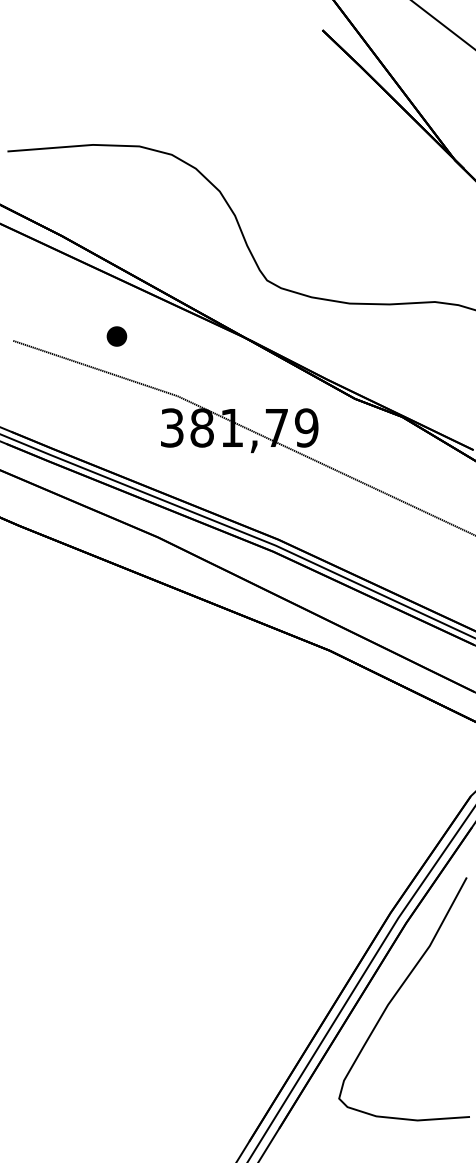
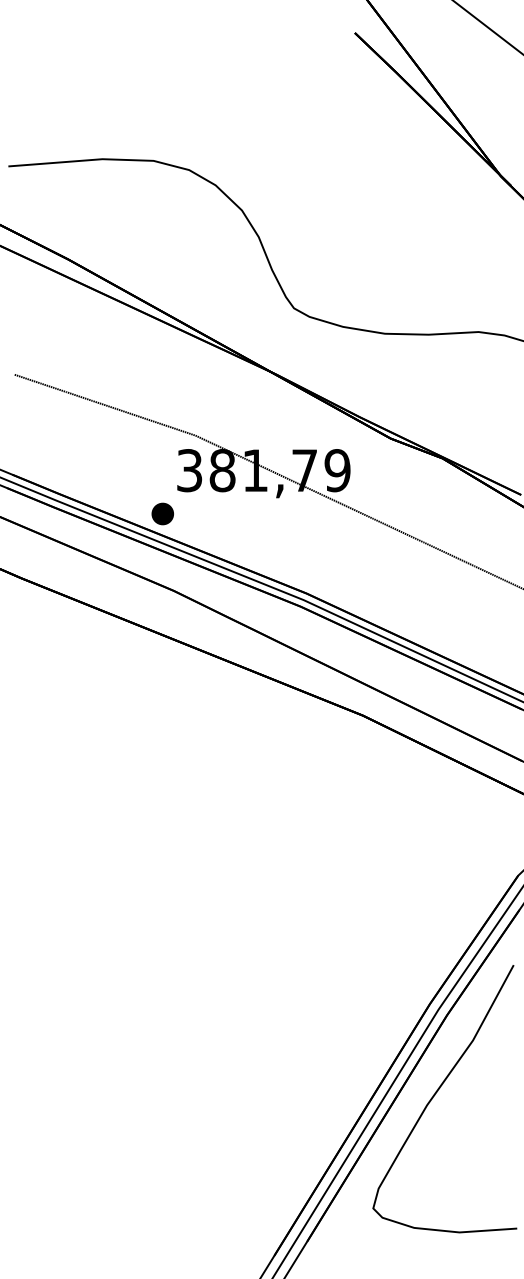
part: (116, 336) -> (162, 513), moved

